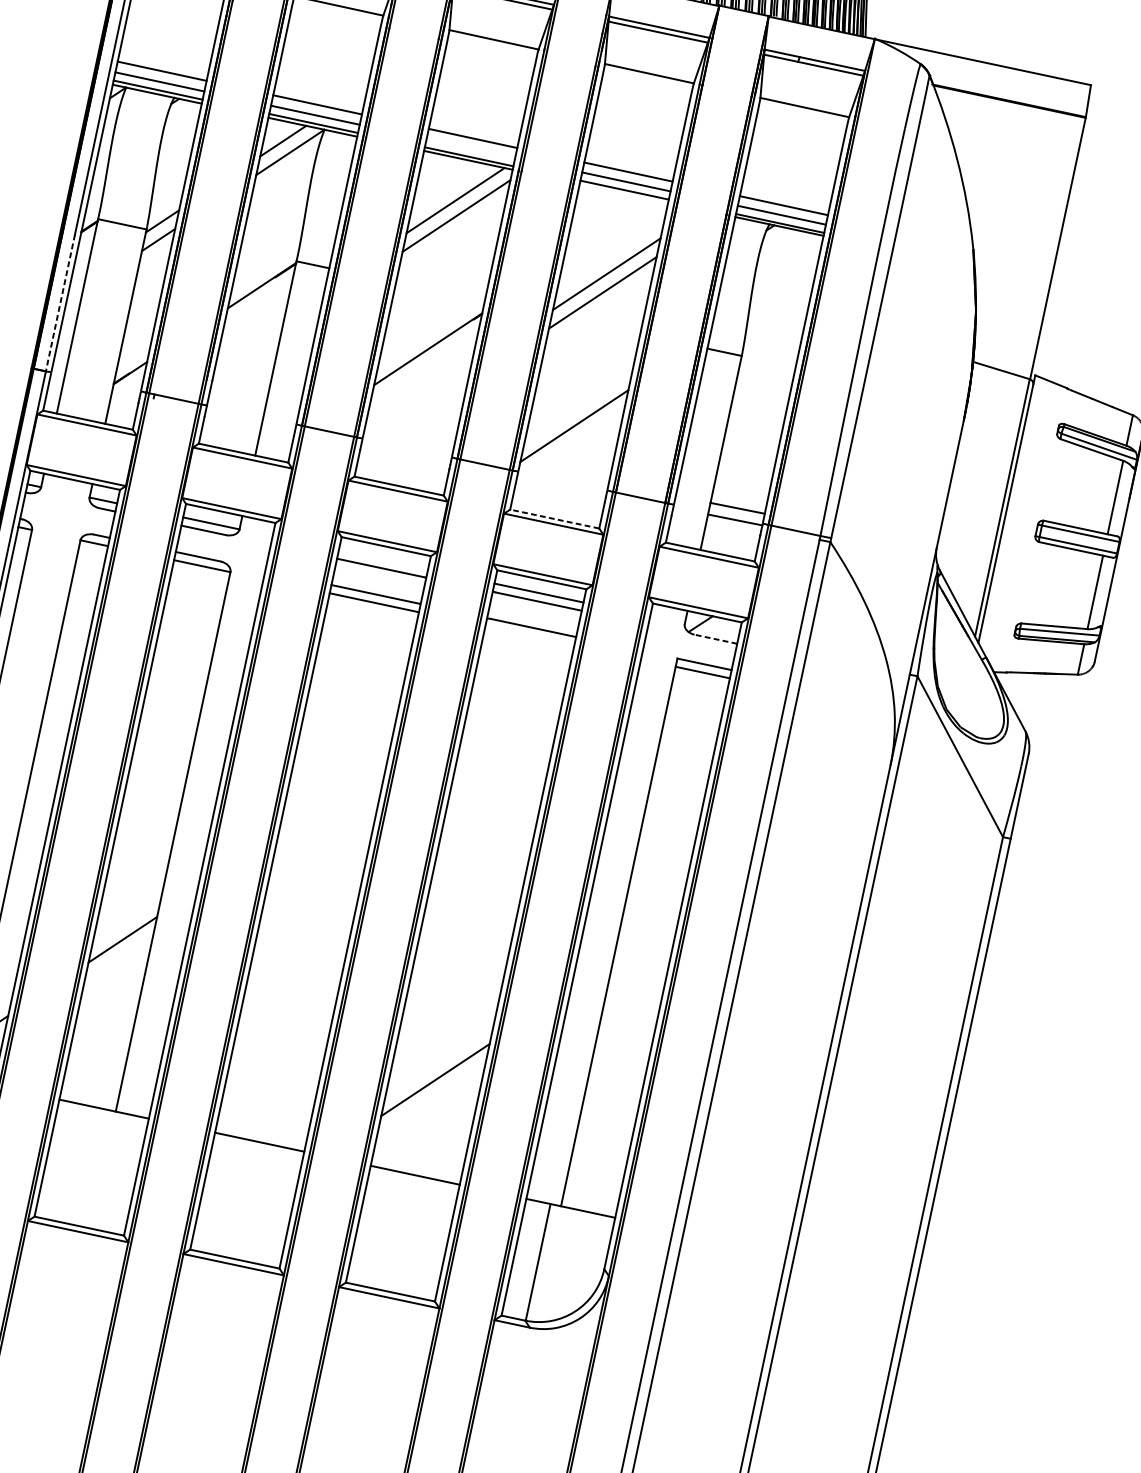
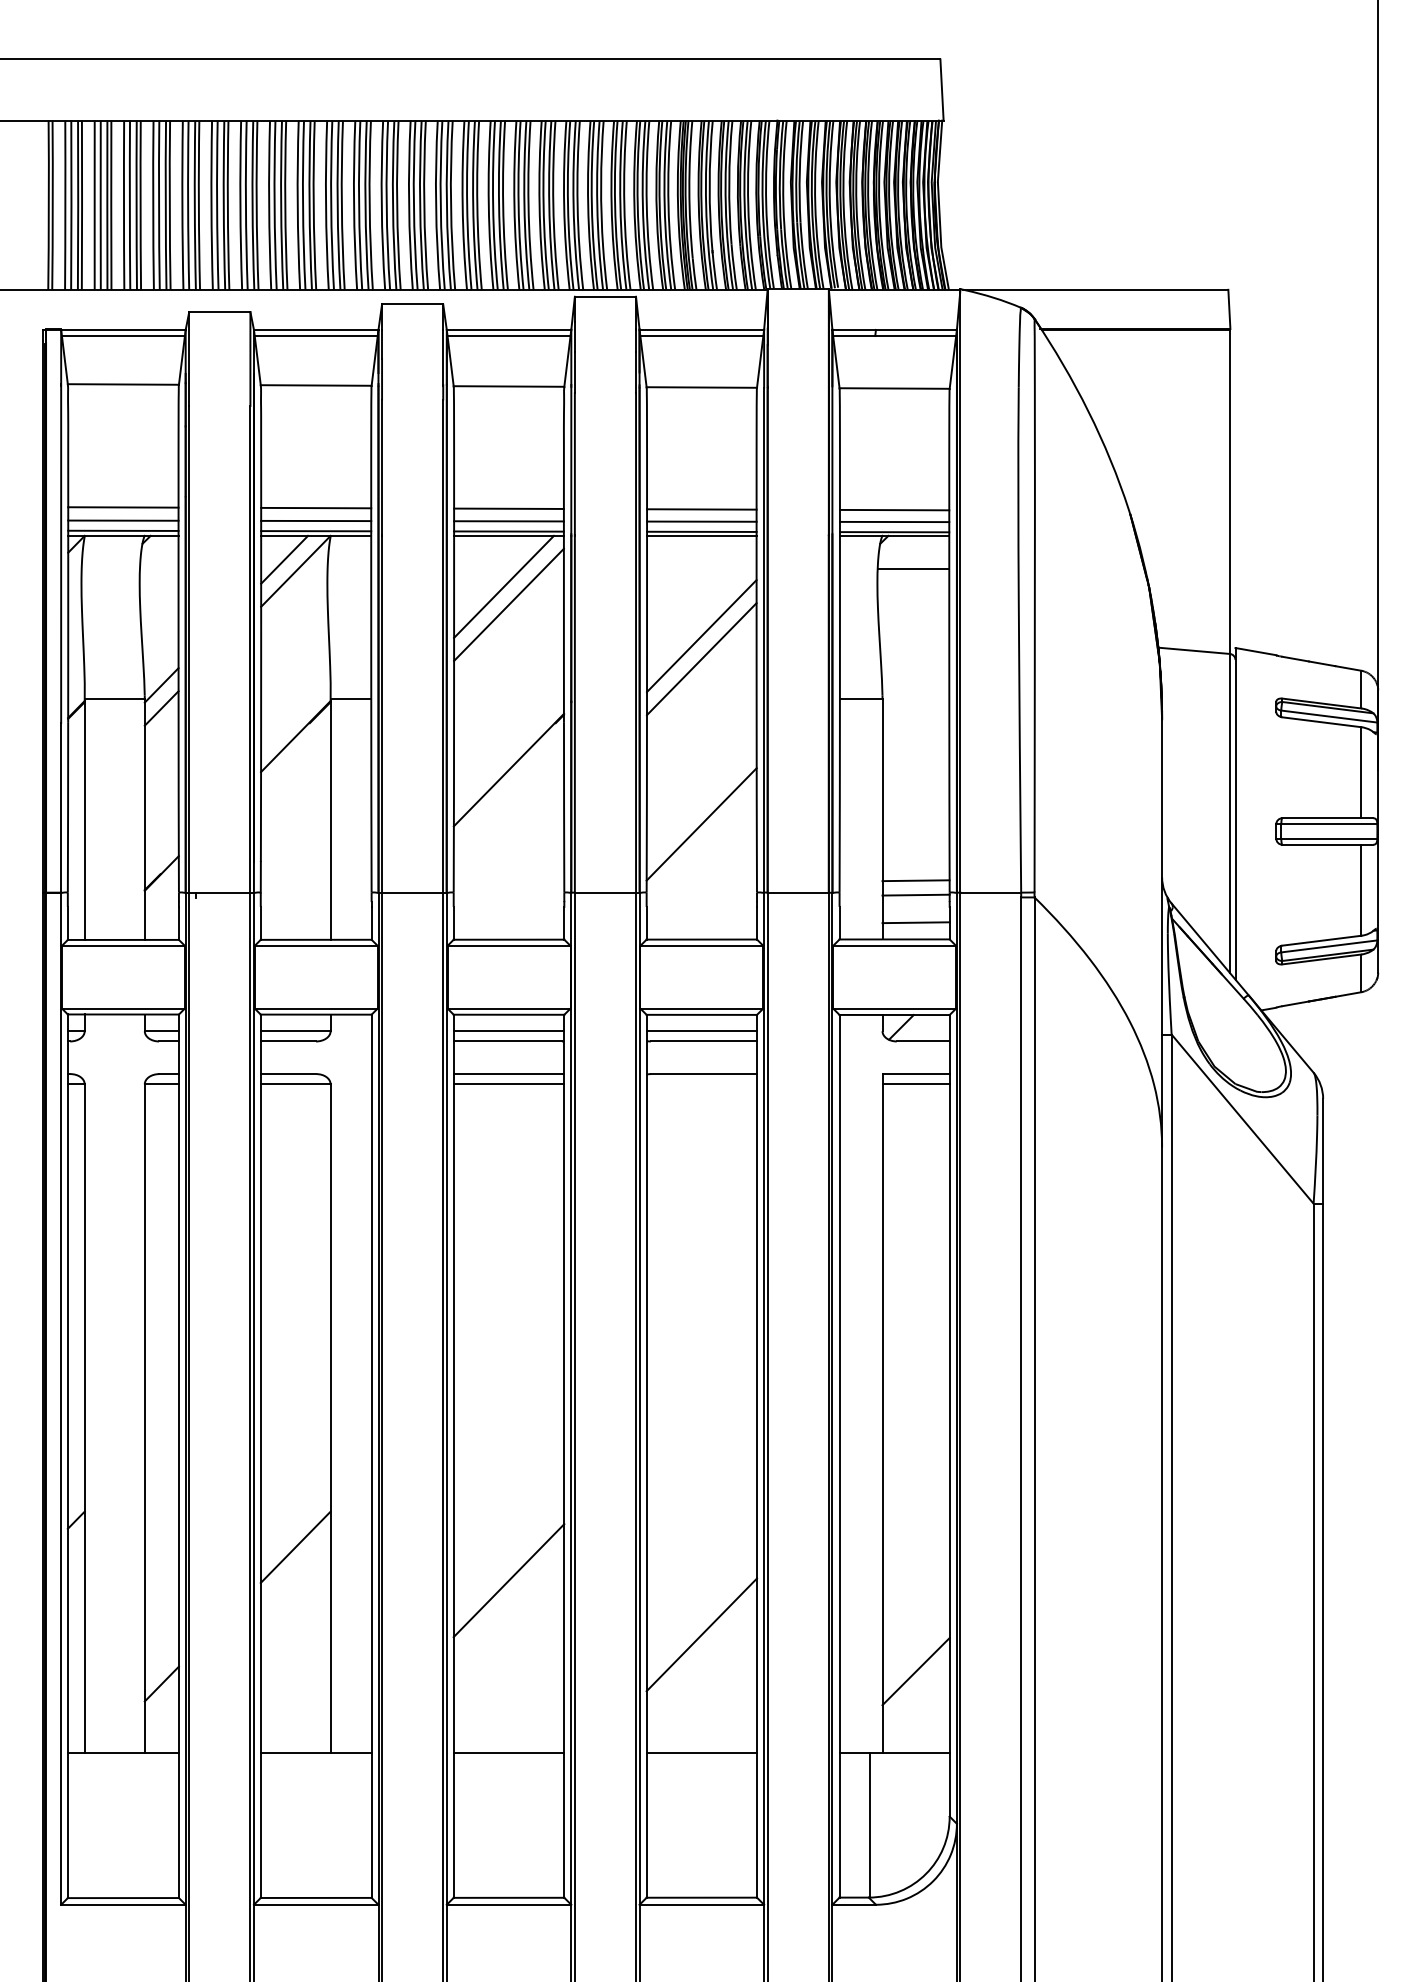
line: (470, 148) -> (508, 521), added
line: (623, 193) -> (701, 535), added
line: (788, 256) -> (913, 569), added
line: (60, 302) -> (61, 807), dashed -> solid
line: (554, 518) -> (701, 939), dashed -> solid
line: (730, 541) -> (915, 922), added
line: (383, 560) -> (508, 1031), added
line: (715, 639) -> (922, 1041), dashed -> solid
line: (288, 1003) -> (508, 1580), added
line: (601, 1146) -> (915, 1671), added

